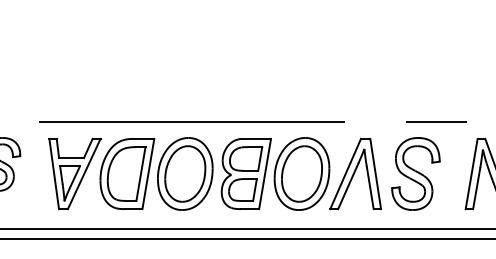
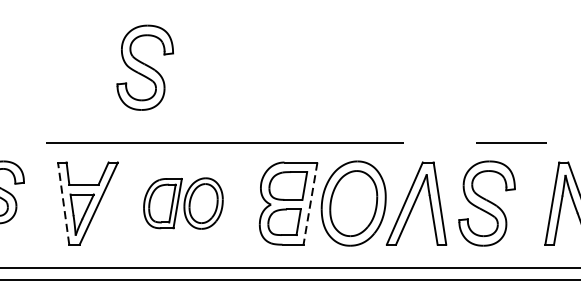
part: (123, 57) -> (144, 67), added
line: (54, 173) -> (63, 203), solid -> dashed
part: (156, 173) -> (183, 203), size x0.6
line: (265, 174) -> (310, 204), solid -> dashed

